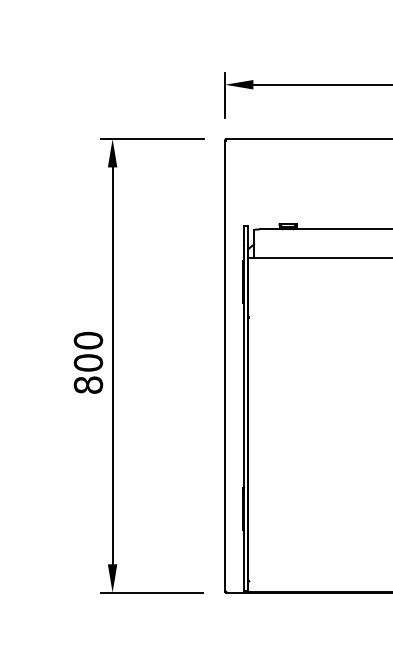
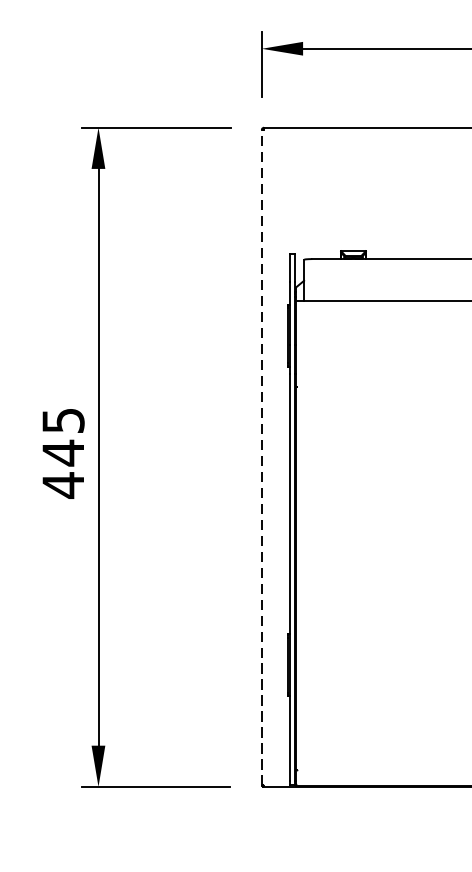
text: (88, 362) -> (63, 452), 800 -> 445
line: (225, 366) -> (262, 458), solid -> dashed

